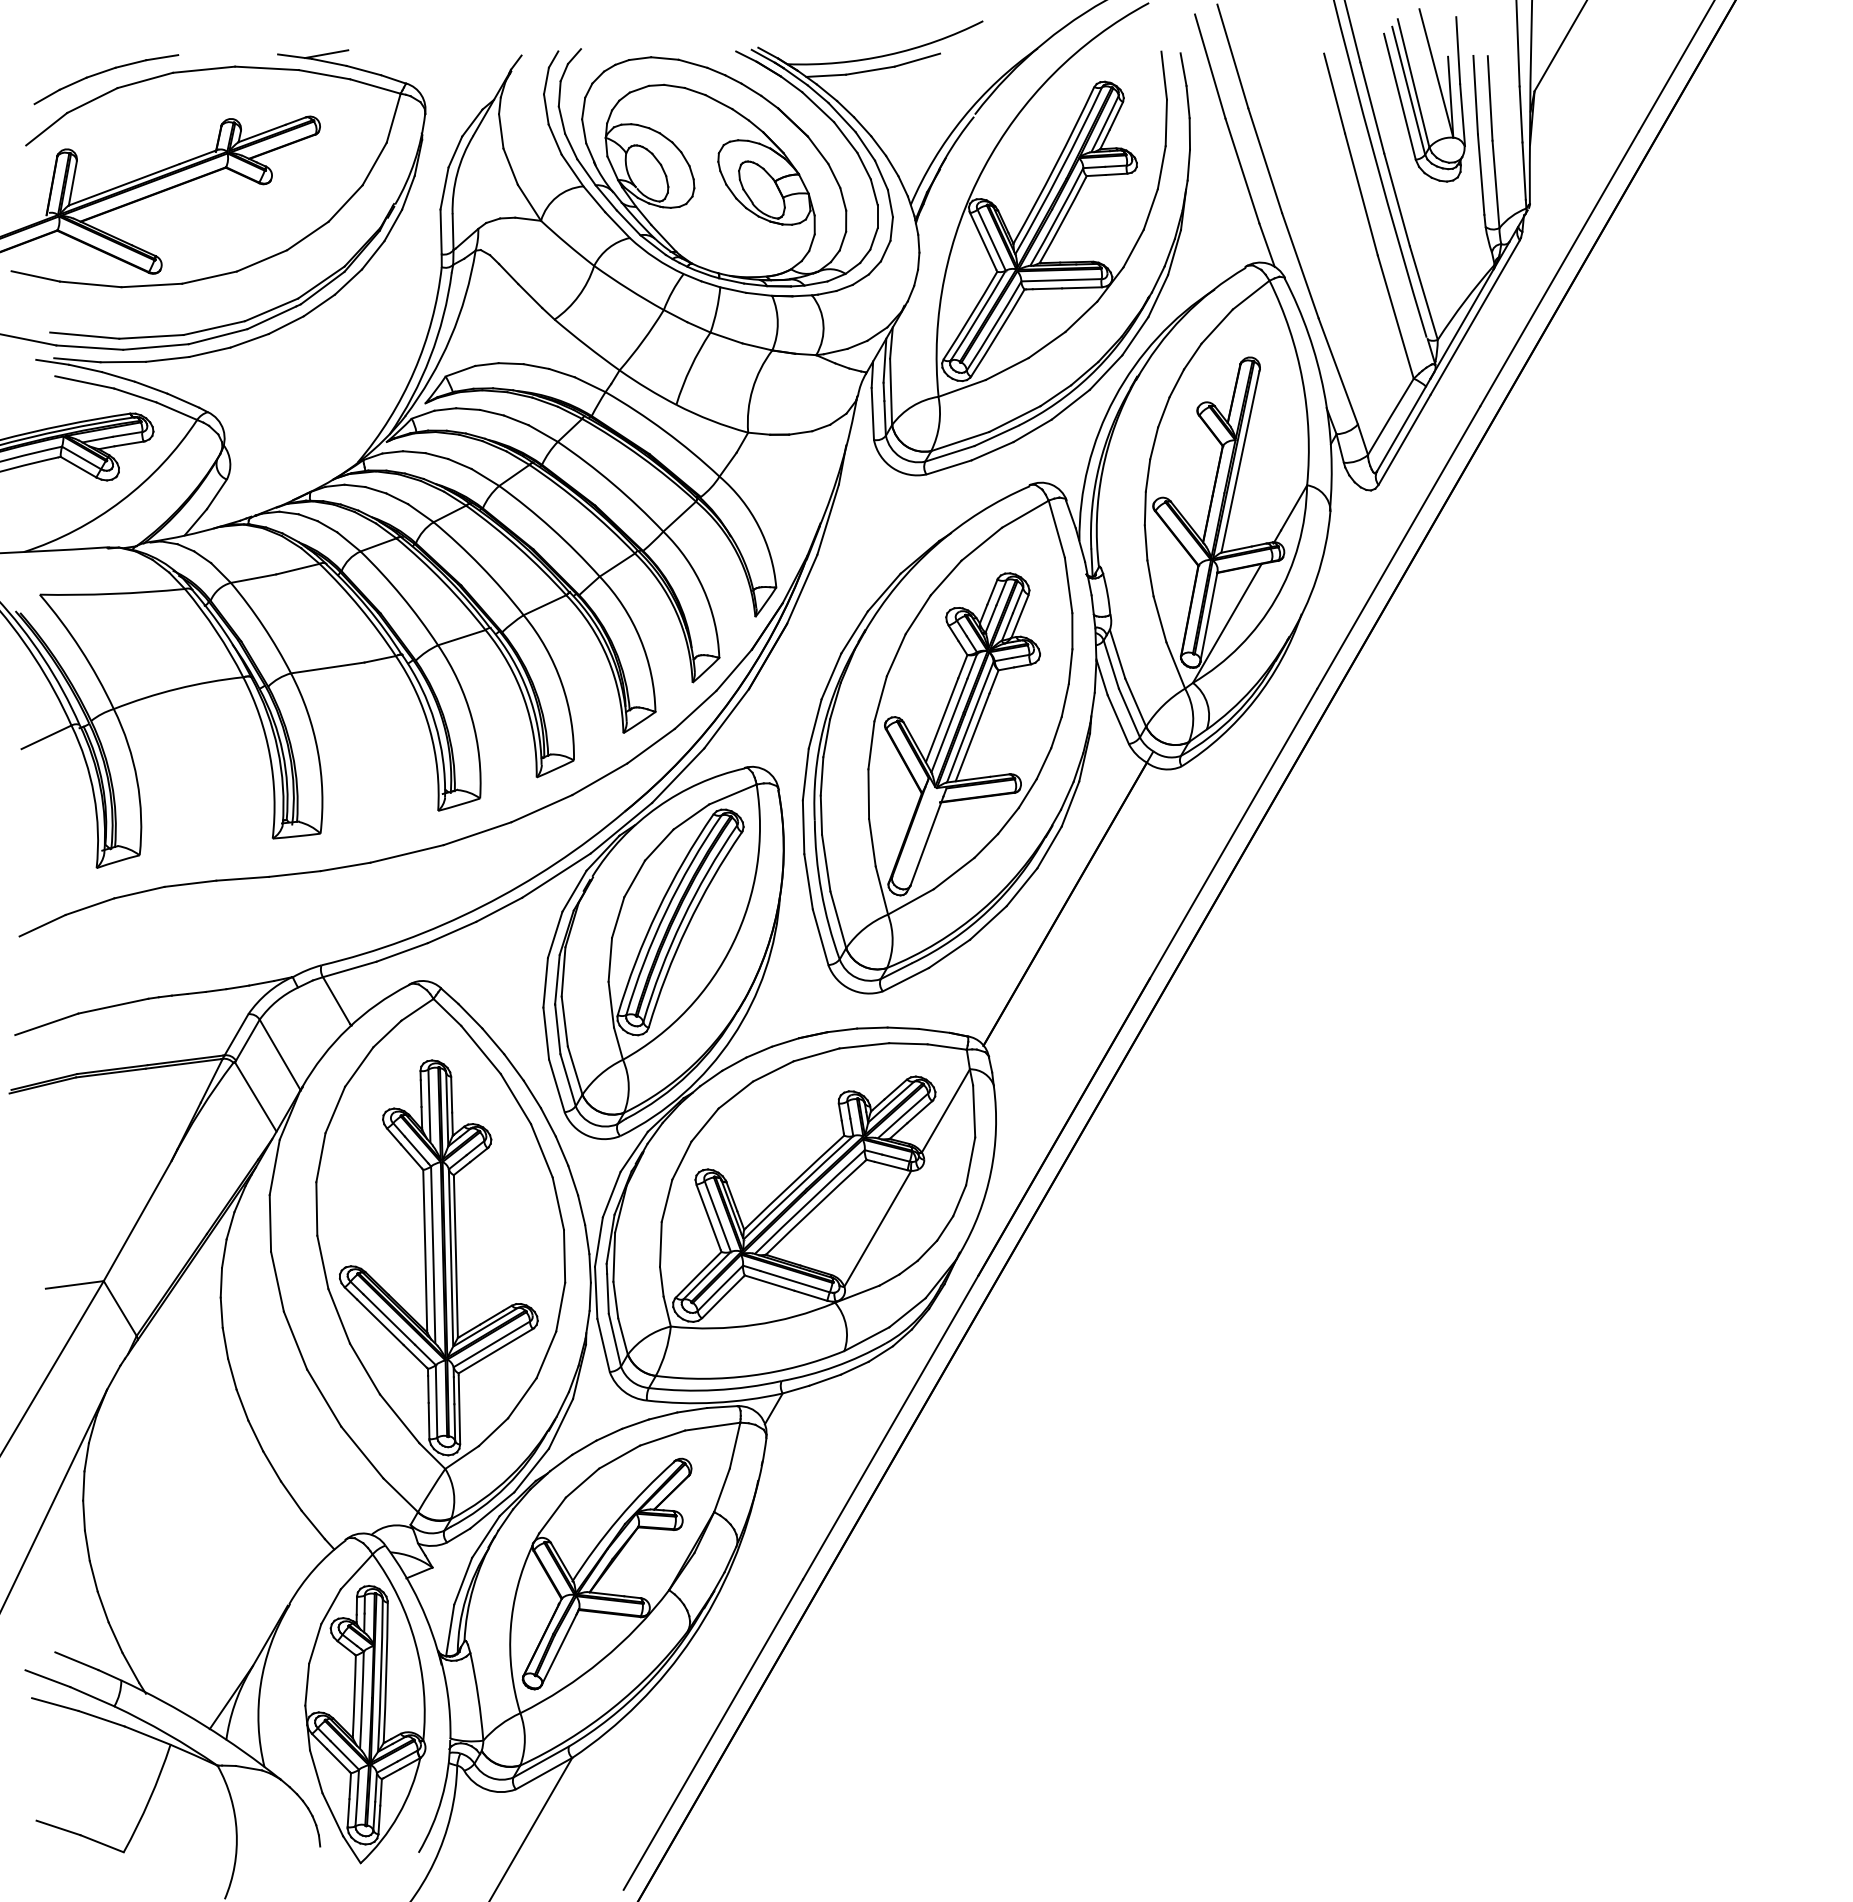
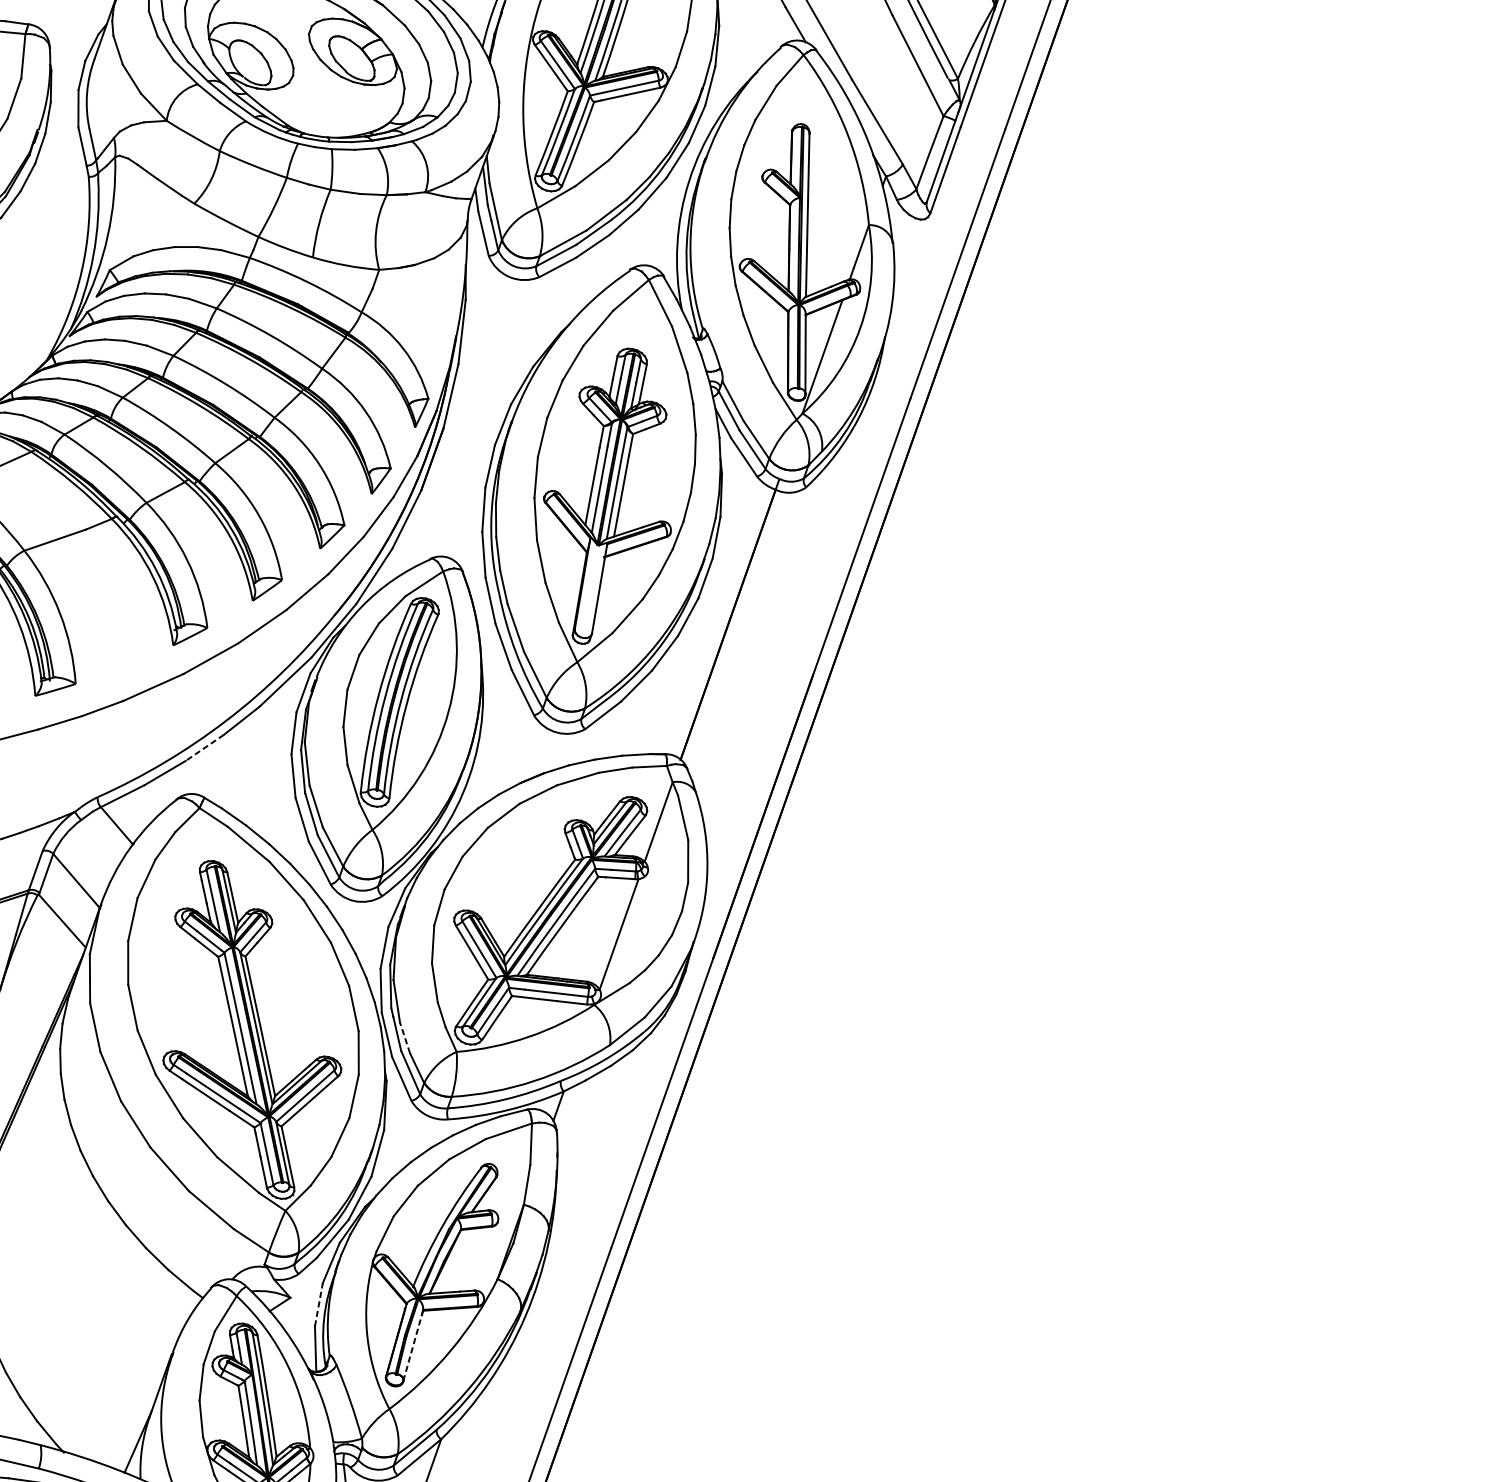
line: (451, 932) -> (204, 747), solid -> dashed
line: (615, 1299) -> (404, 1037), solid -> dashed
line: (463, 1580) -> (319, 1303), solid -> dashed
line: (560, 1647) -> (413, 1346), solid -> dashed

